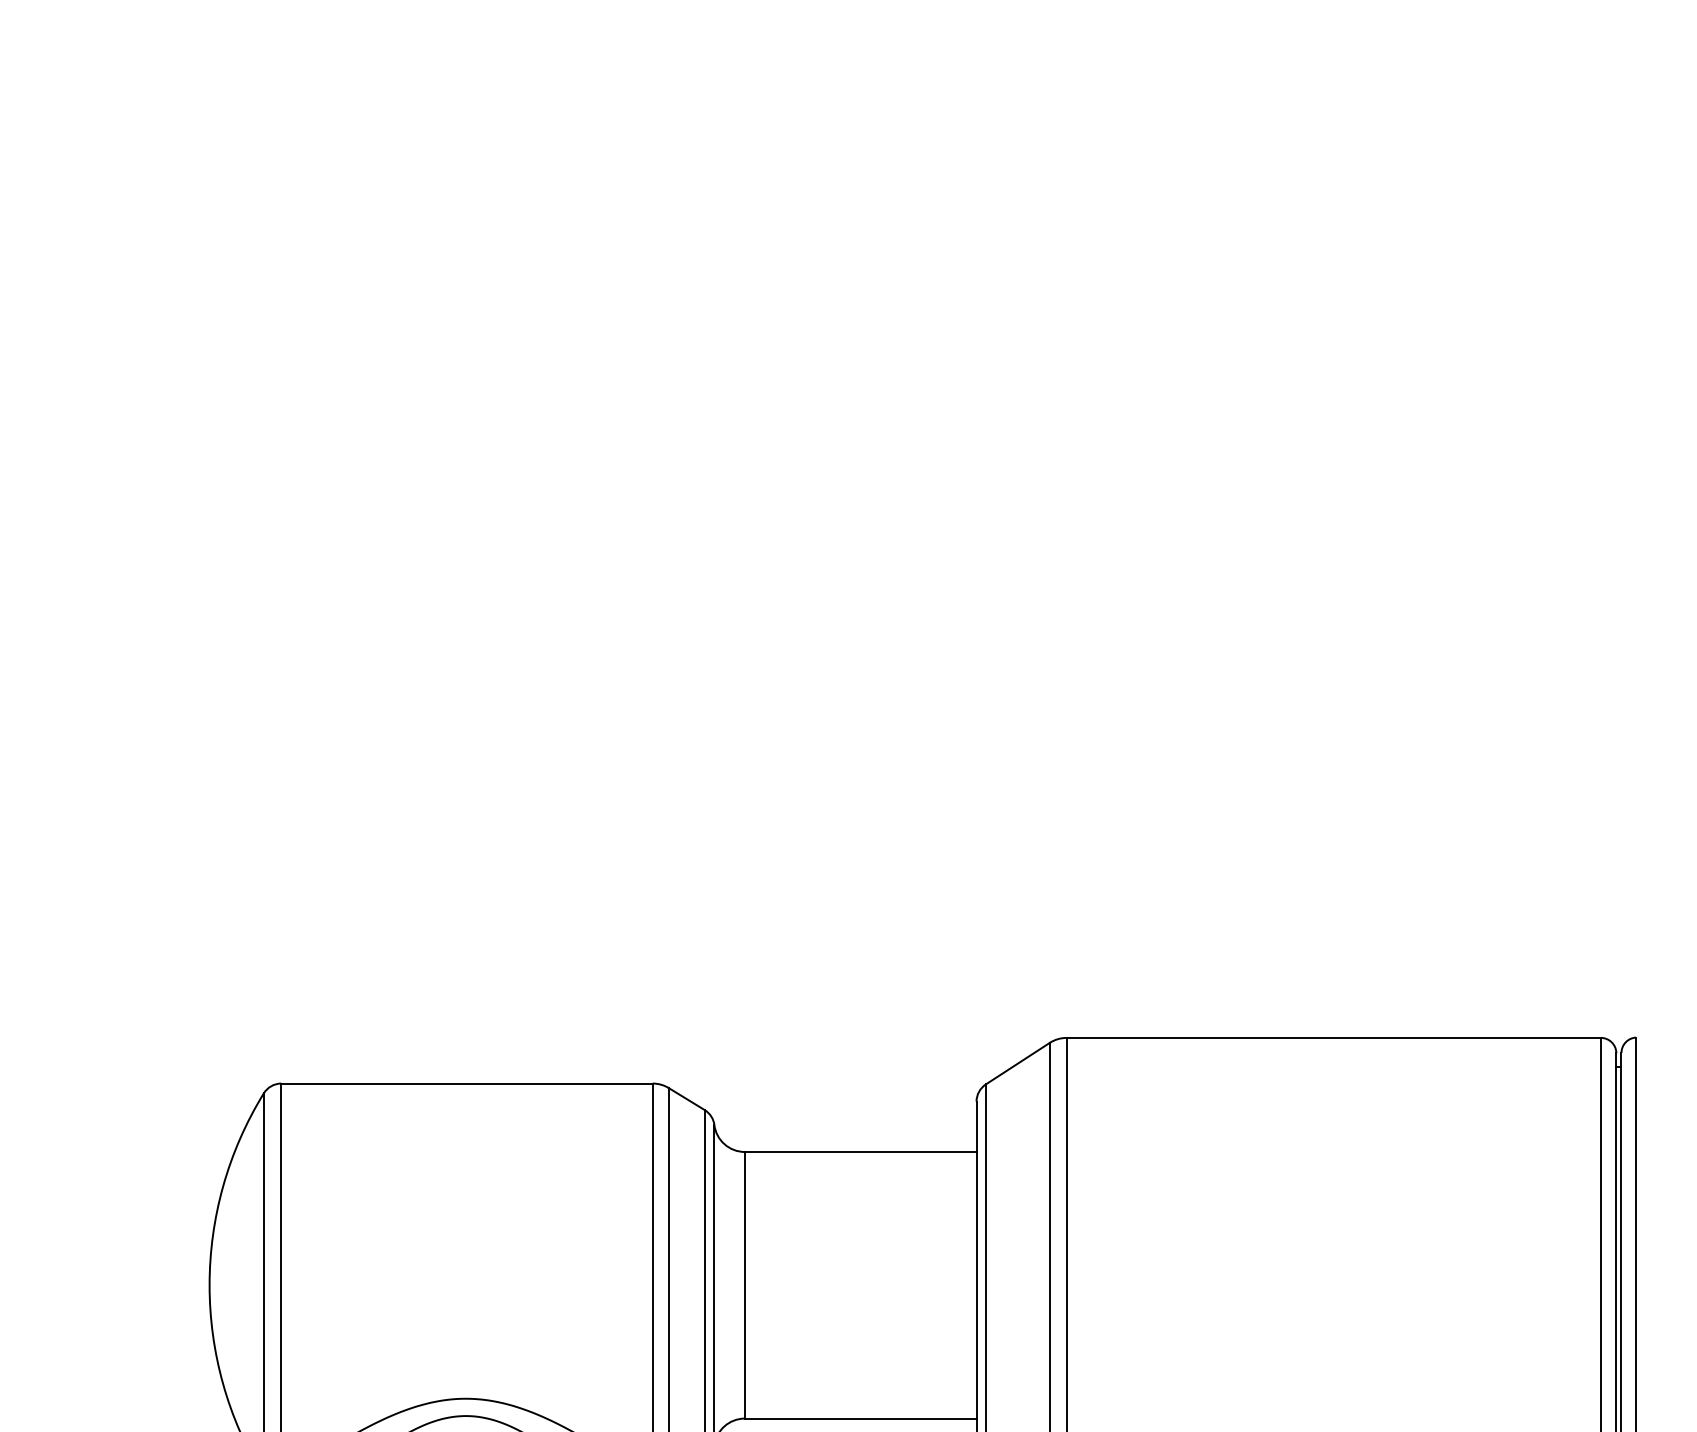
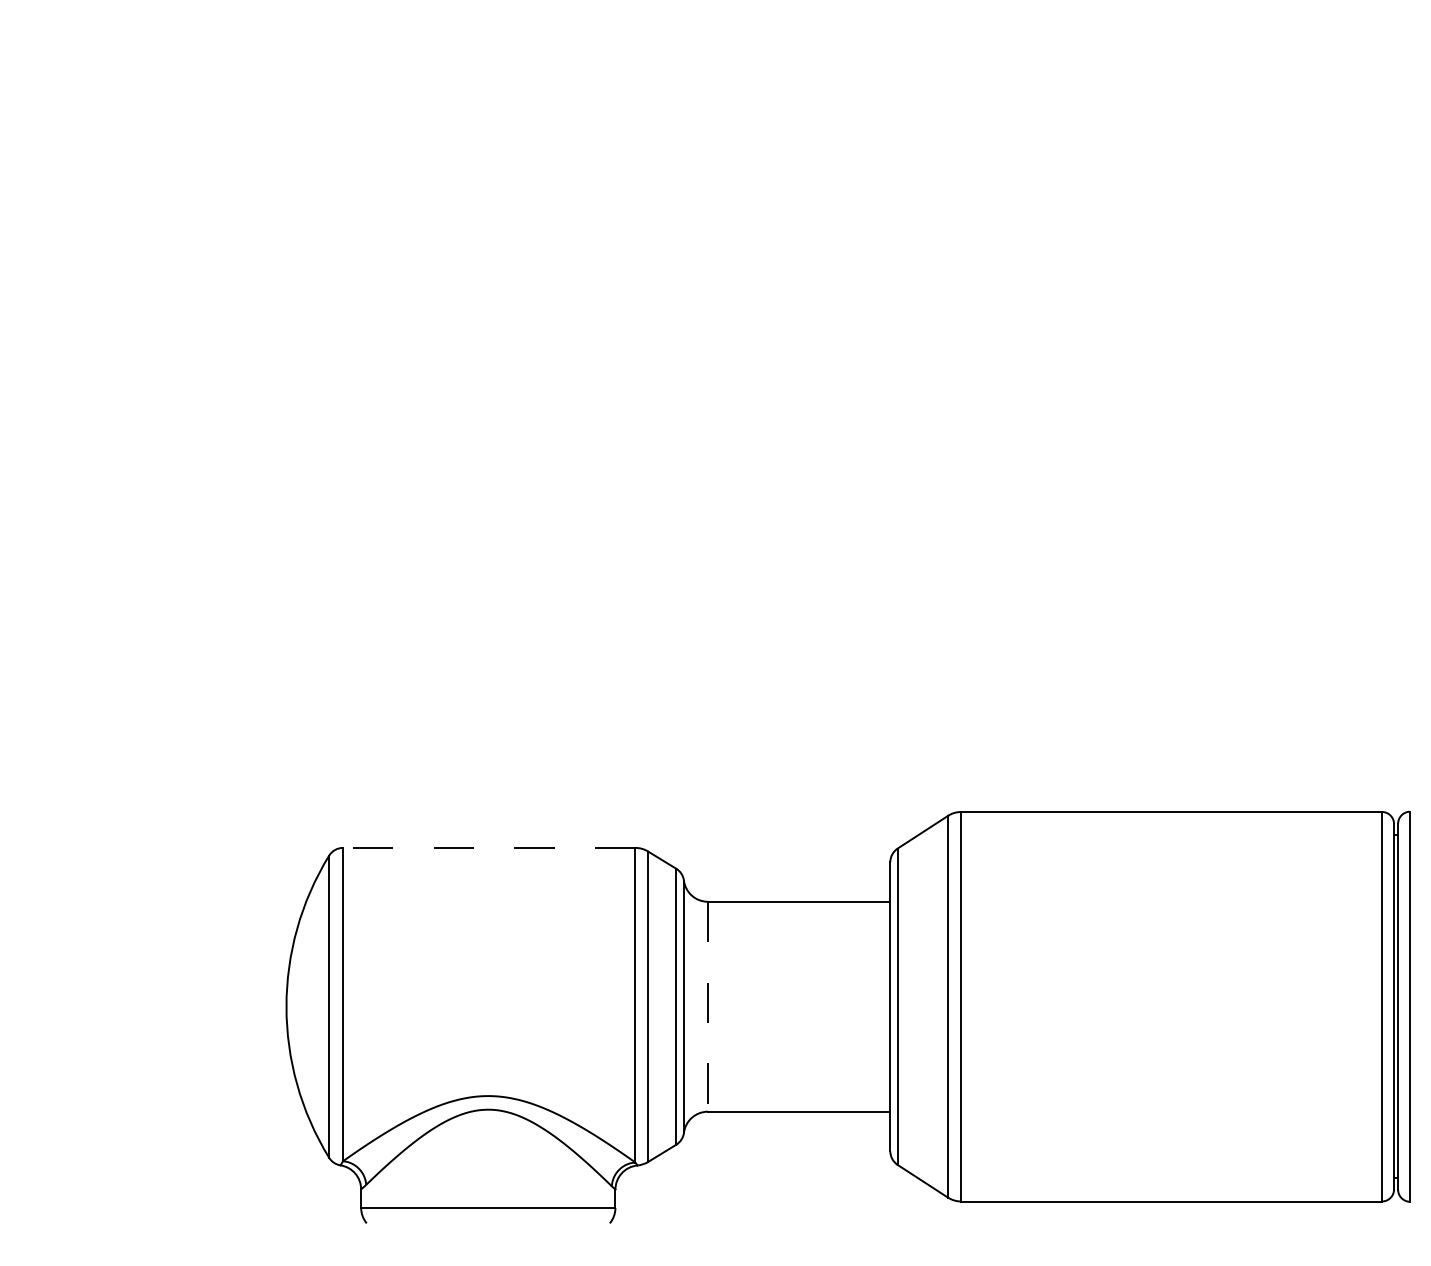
line: (466, 1083) -> (488, 847), solid -> dashed
line: (744, 1284) -> (707, 1006), solid -> dashed

